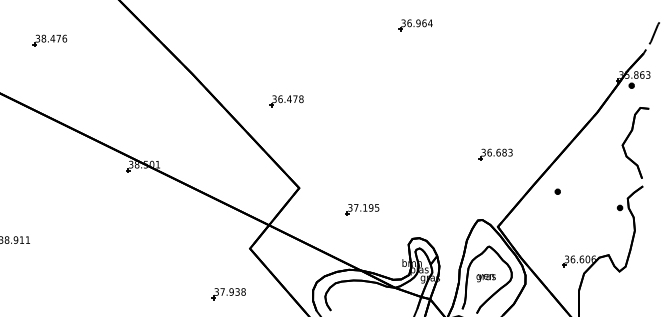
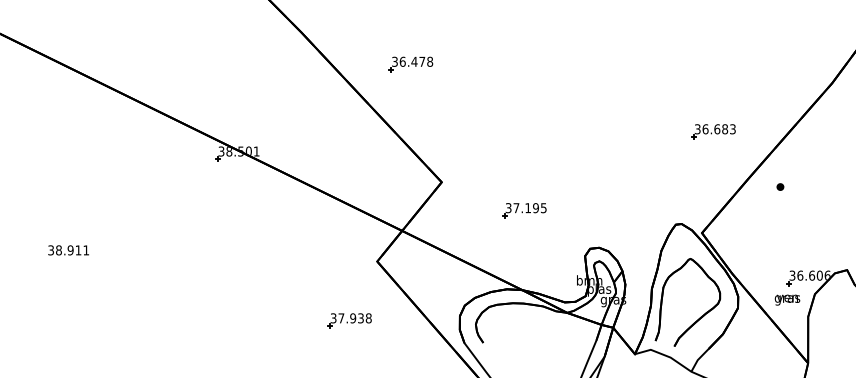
part: (286, 101) -> (410, 64), moved
part: (495, 154) -> (713, 131), moved
text: (485, 278) -> (786, 300), moved

